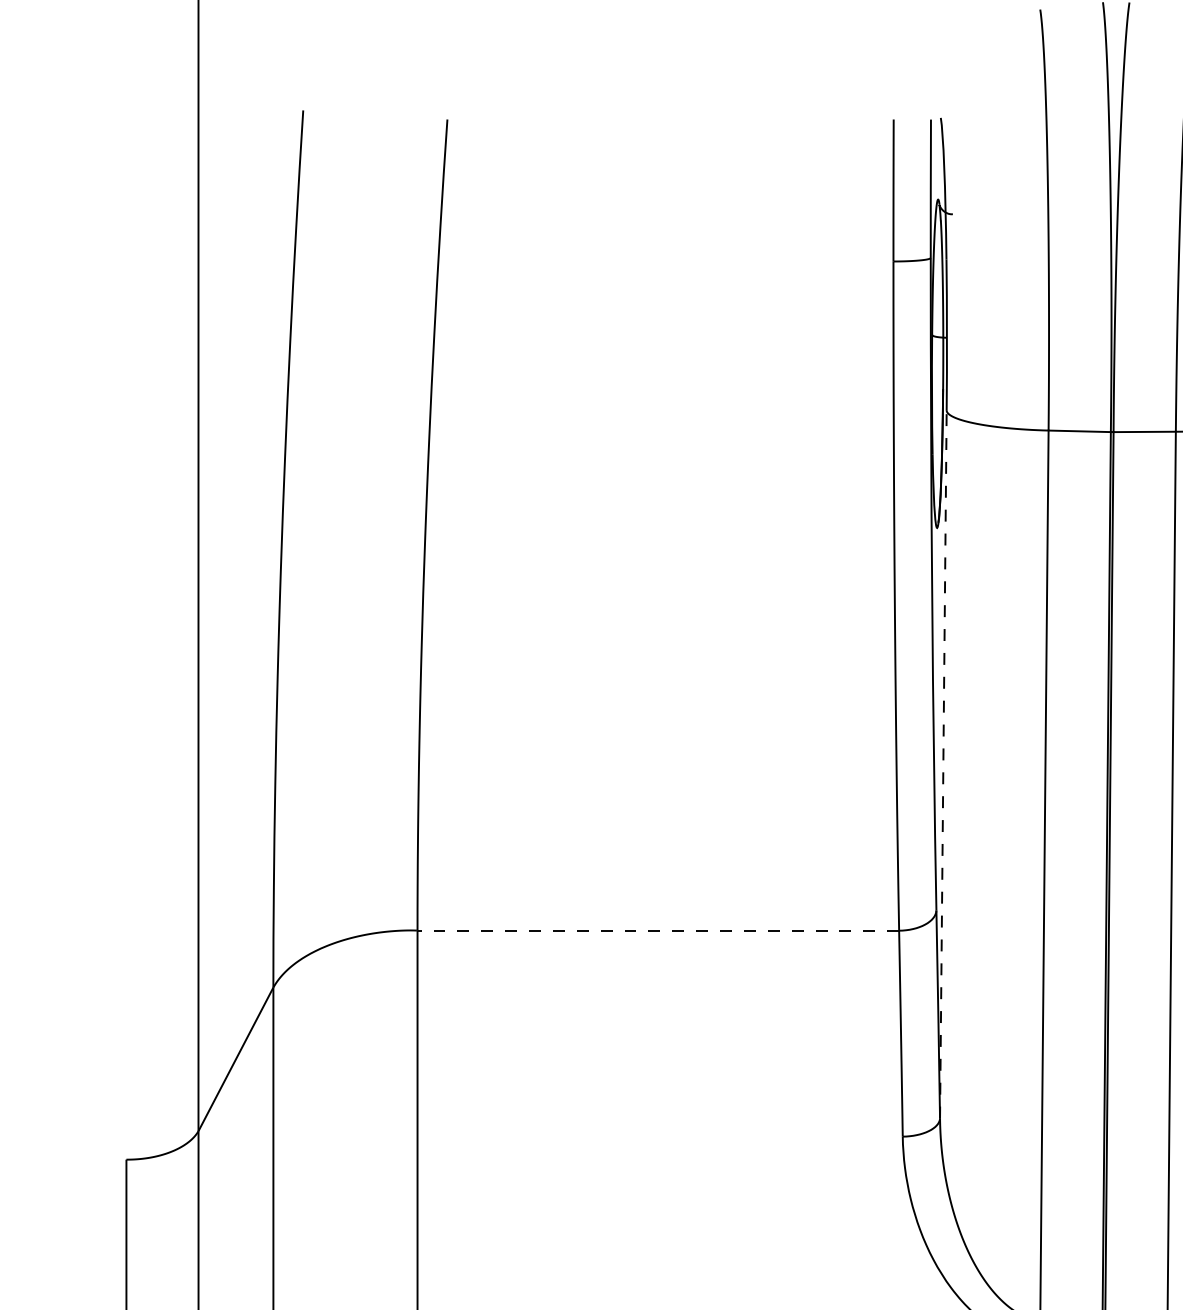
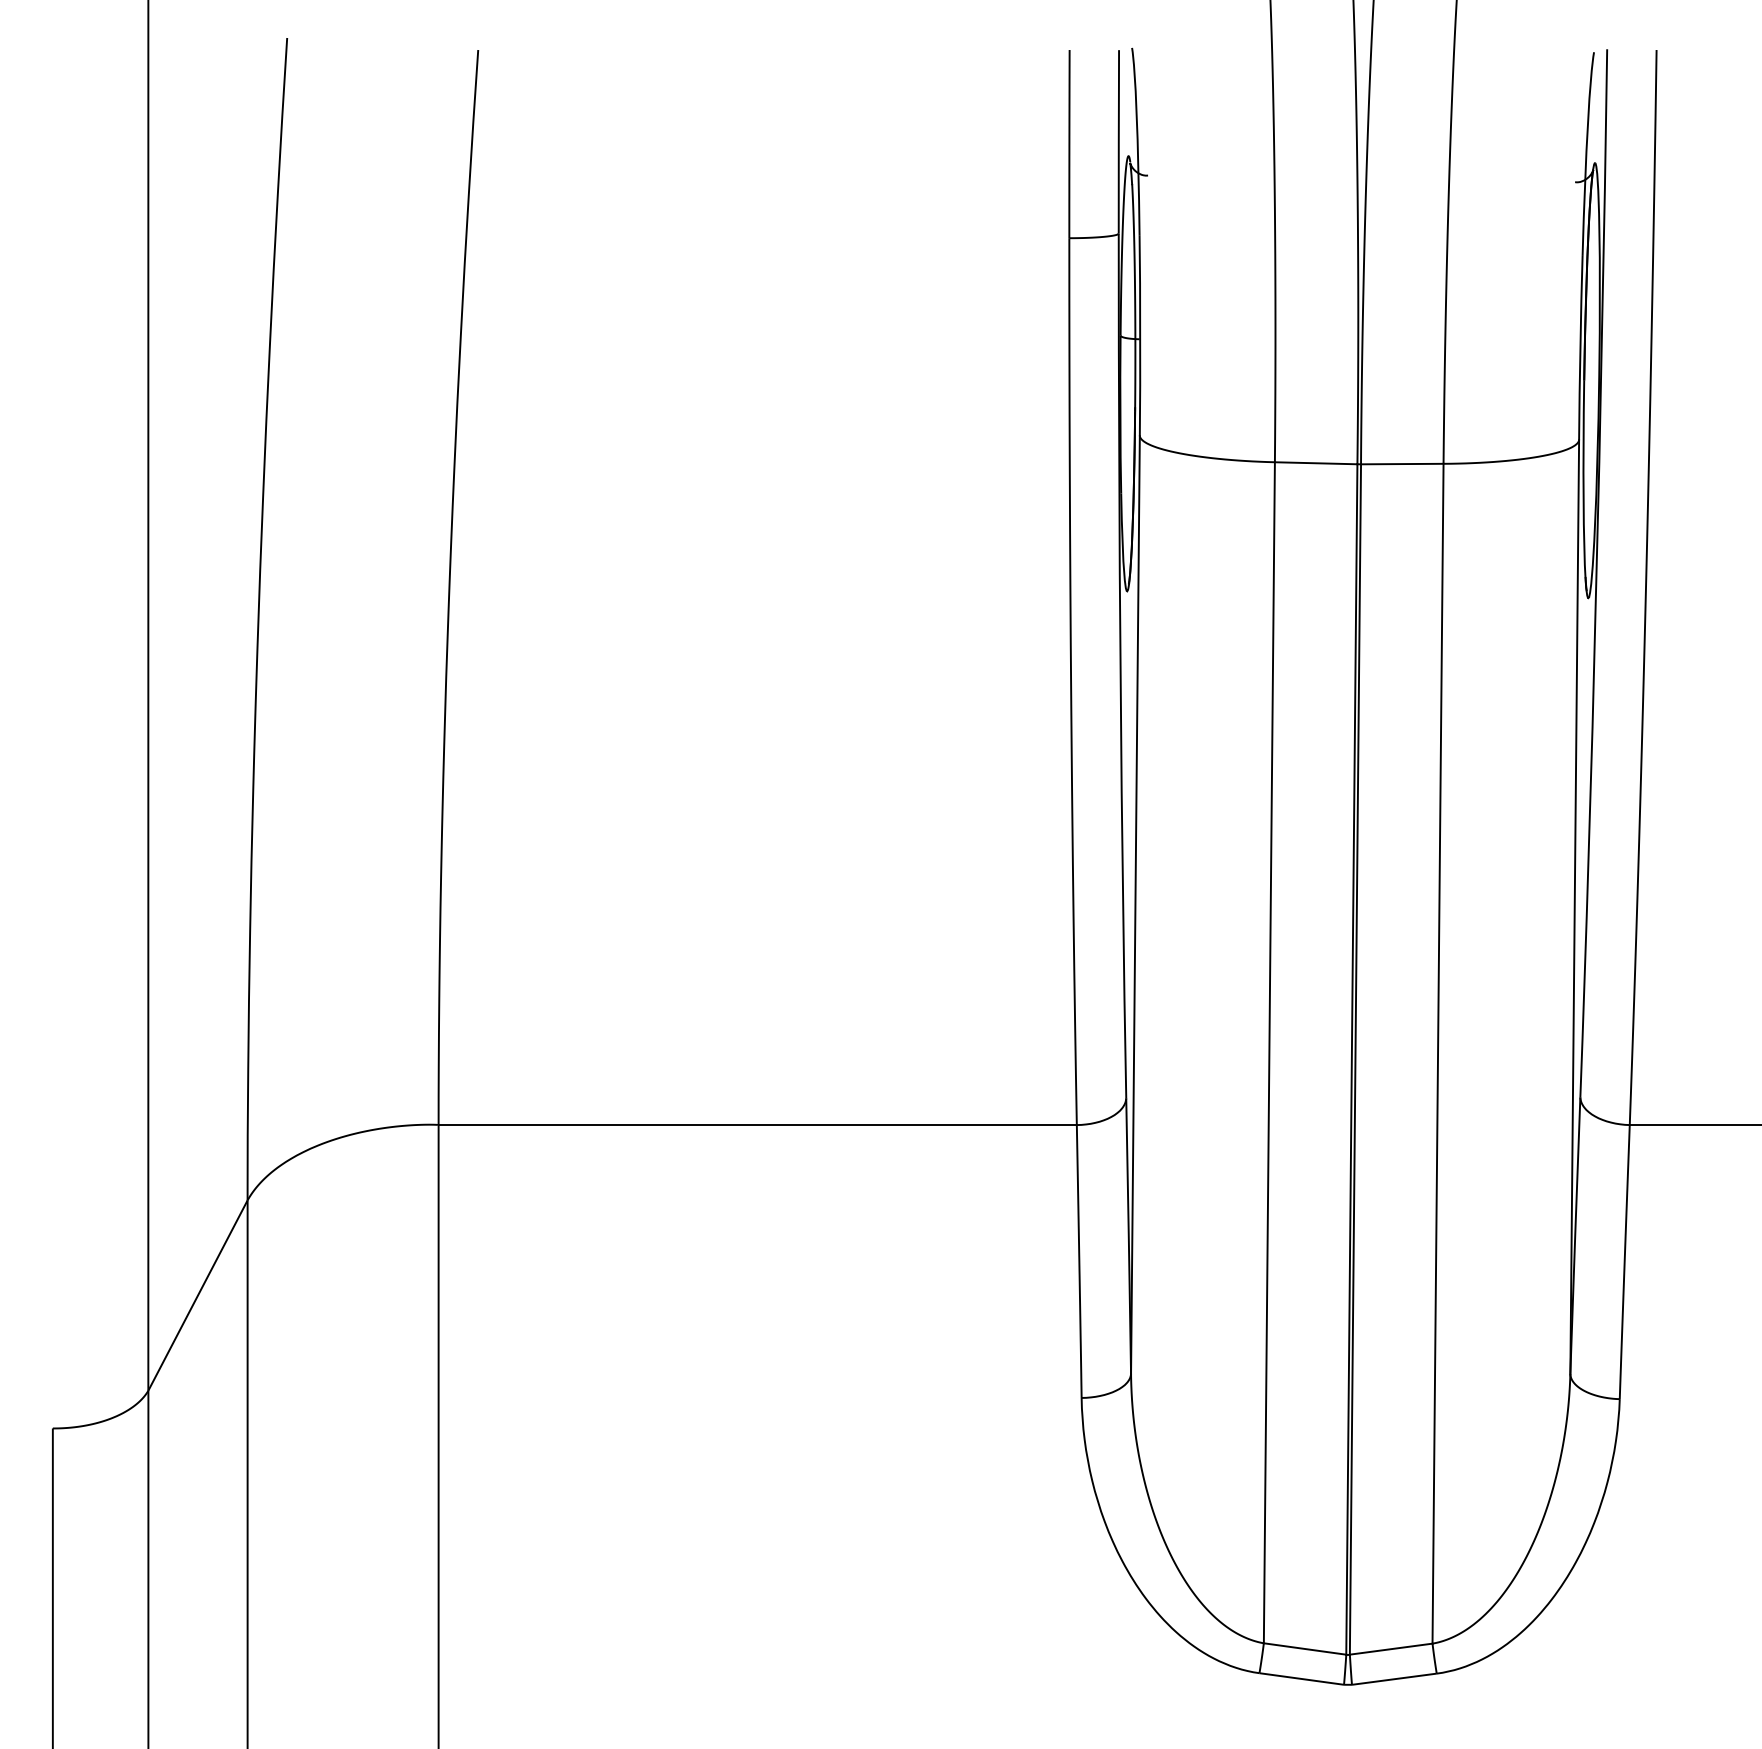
line: (943, 765) -> (1135, 905), dashed -> solid
line: (658, 931) -> (757, 1125), dashed -> solid

